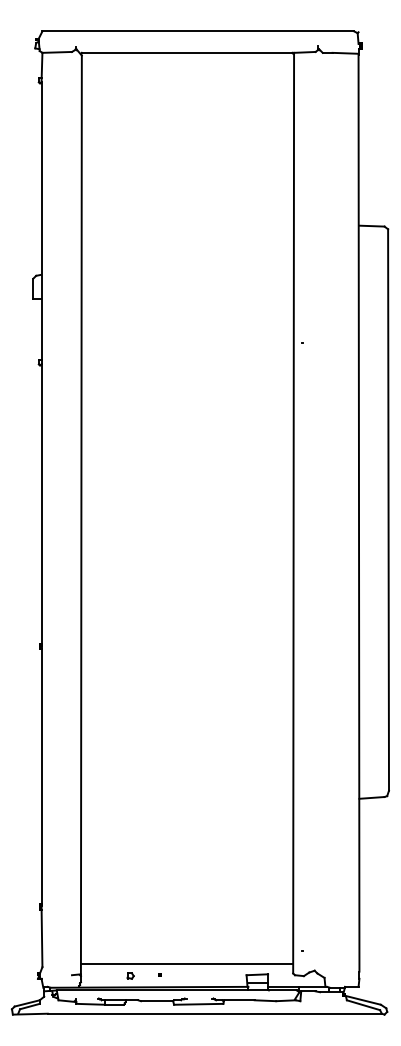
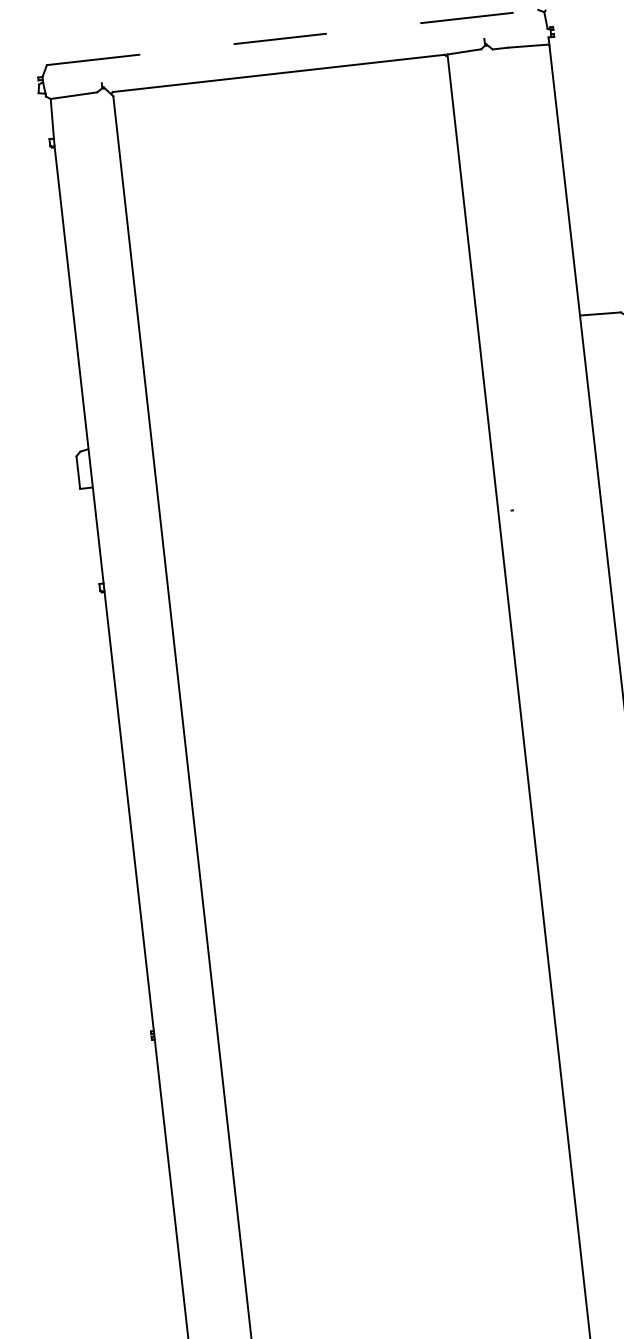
line: (198, 31) -> (293, 37), solid -> dashed

